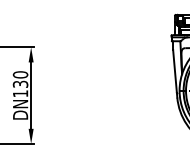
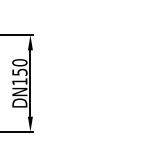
text: (19, 83) -> (18, 71), DN130 -> DN150

